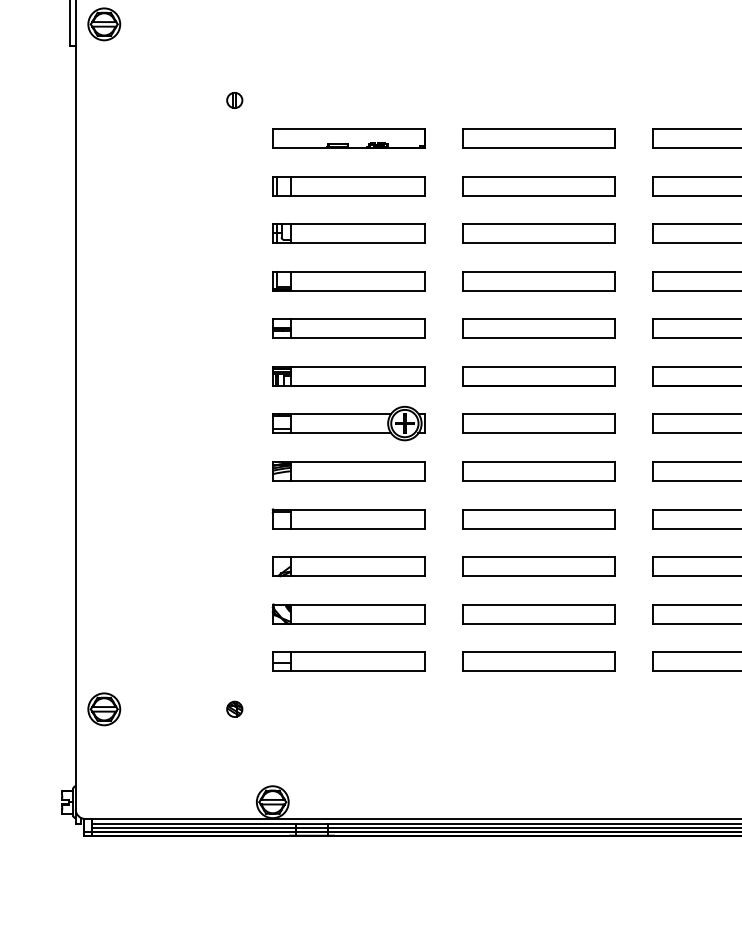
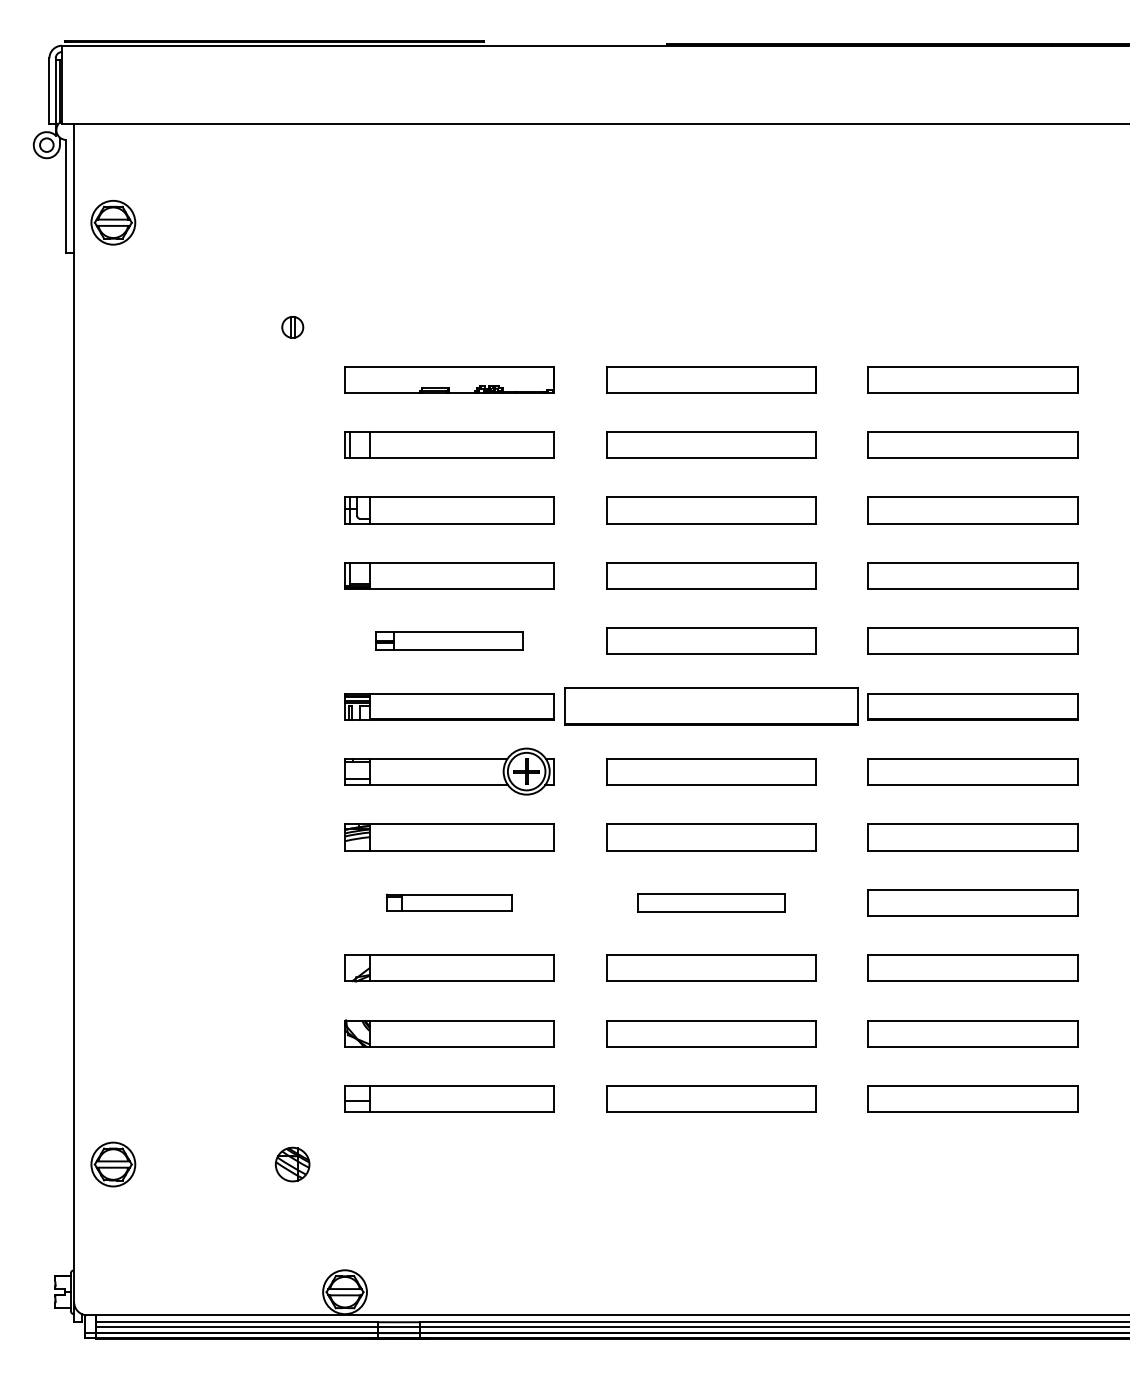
part: (348, 328) -> (449, 640), size x0.7
part: (539, 376) -> (711, 706), size x1.4
part: (348, 518) -> (449, 902), size x0.6
part: (539, 518) -> (711, 902), size x0.7
part: (234, 709) -> (292, 1164), size x1.6

